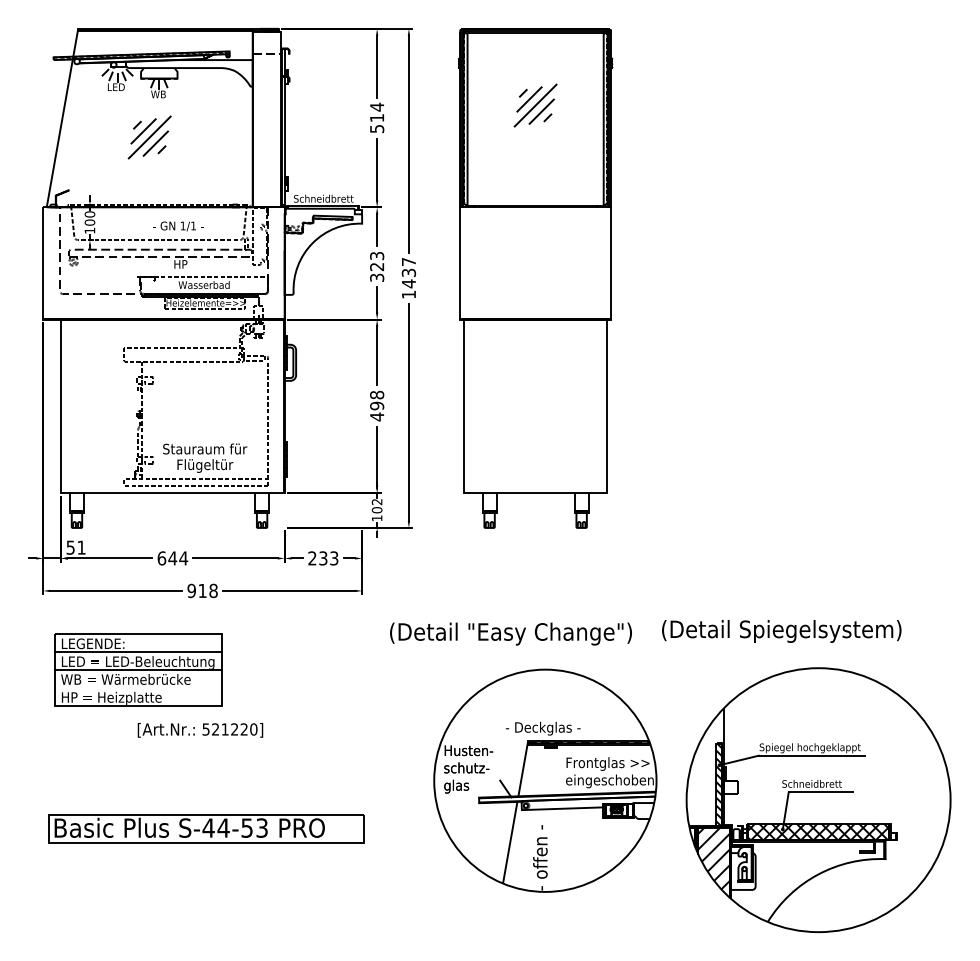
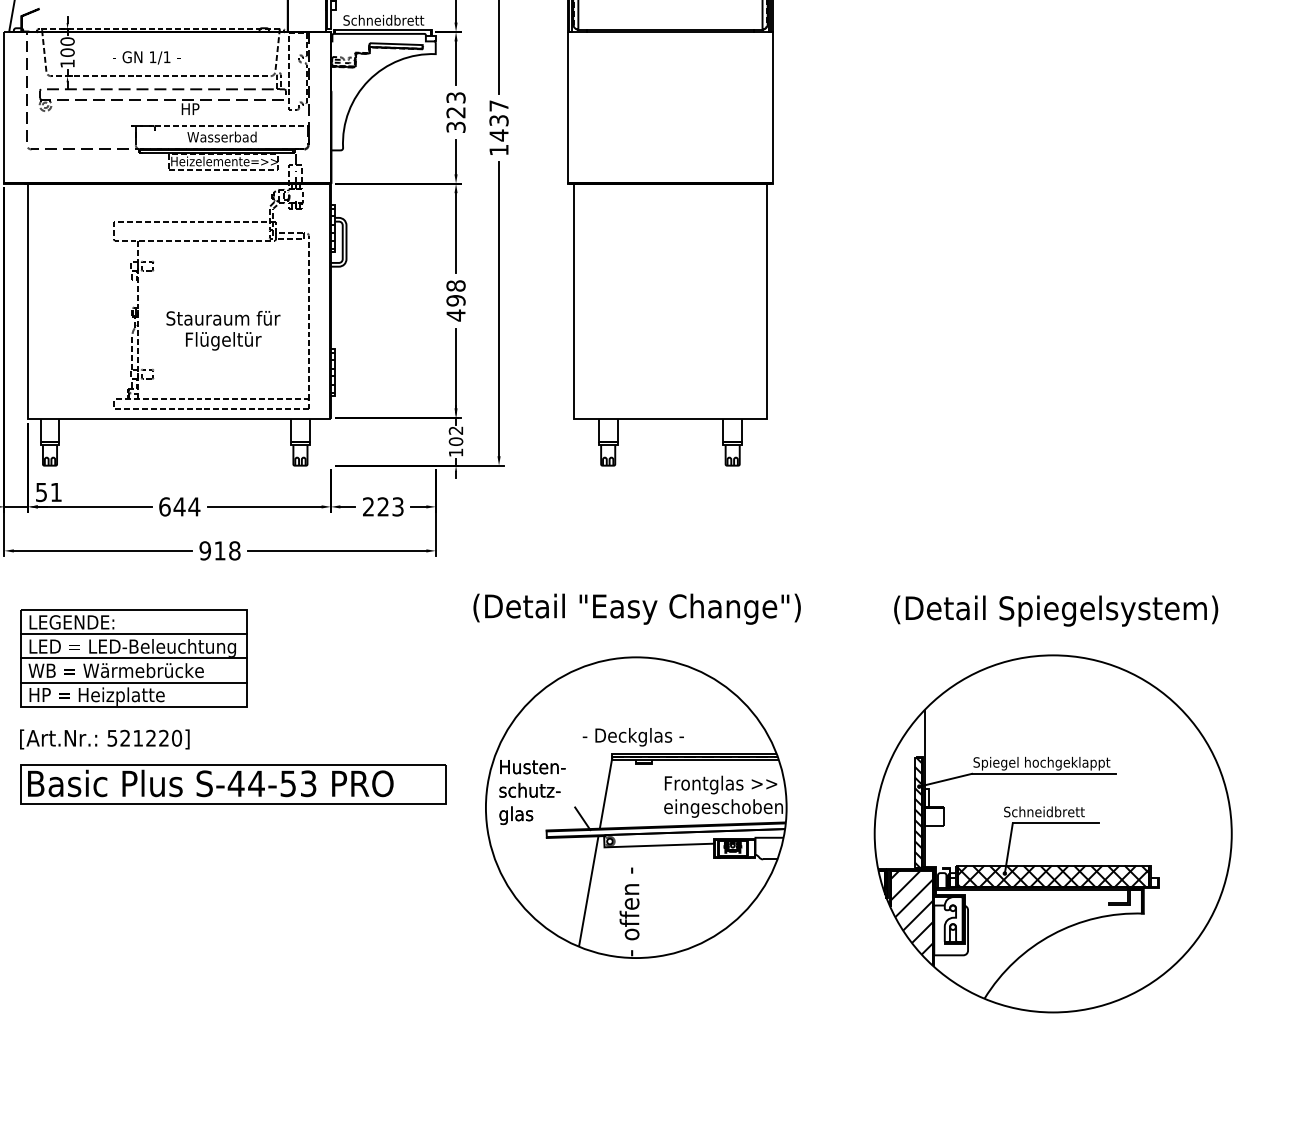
text: (178, 226) -> (146, 57), moved
text: (205, 457) -> (223, 329), moved
text: (323, 558) -> (383, 507), 233 -> 223
text: (781, 631) -> (1055, 611), moved
line: (138, 688) -> (133, 682), added
text: (200, 730) -> (104, 739), moved
part: (545, 780) -> (636, 807), moved
part: (206, 828) -> (233, 784), moved

